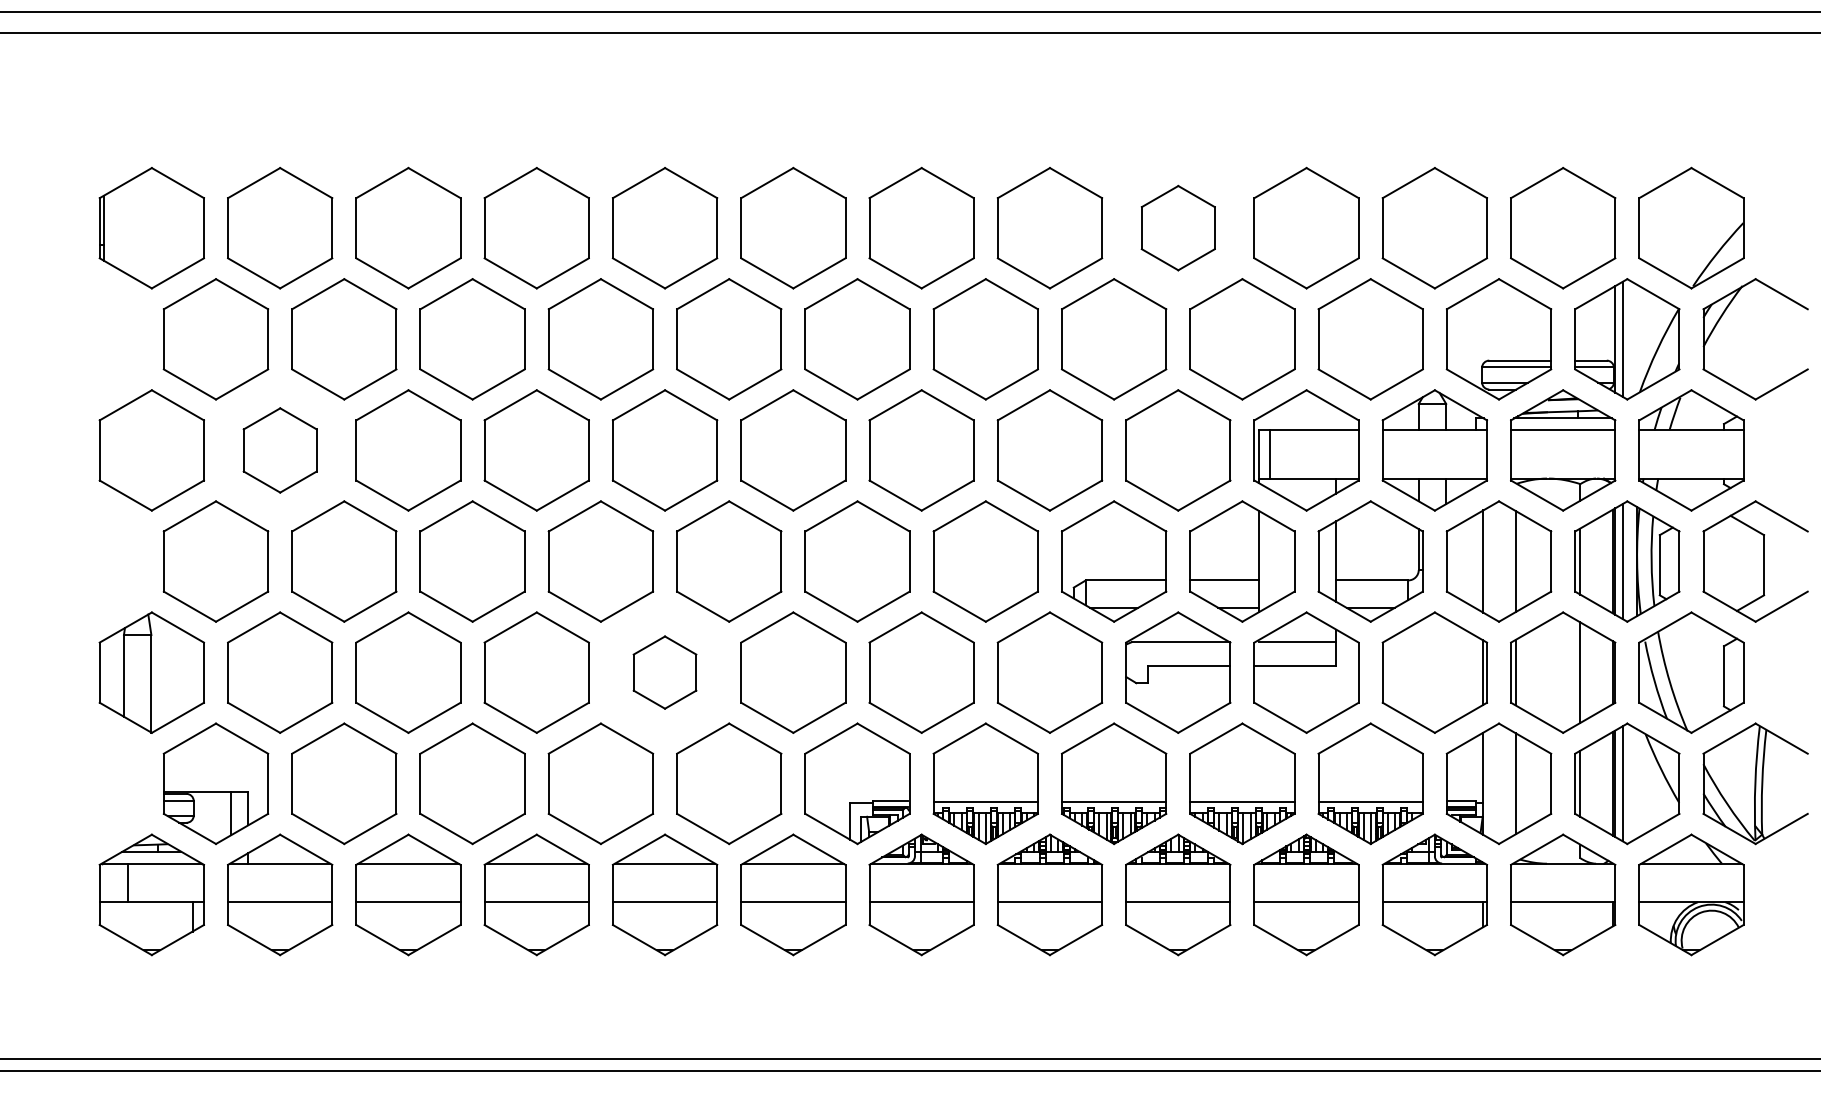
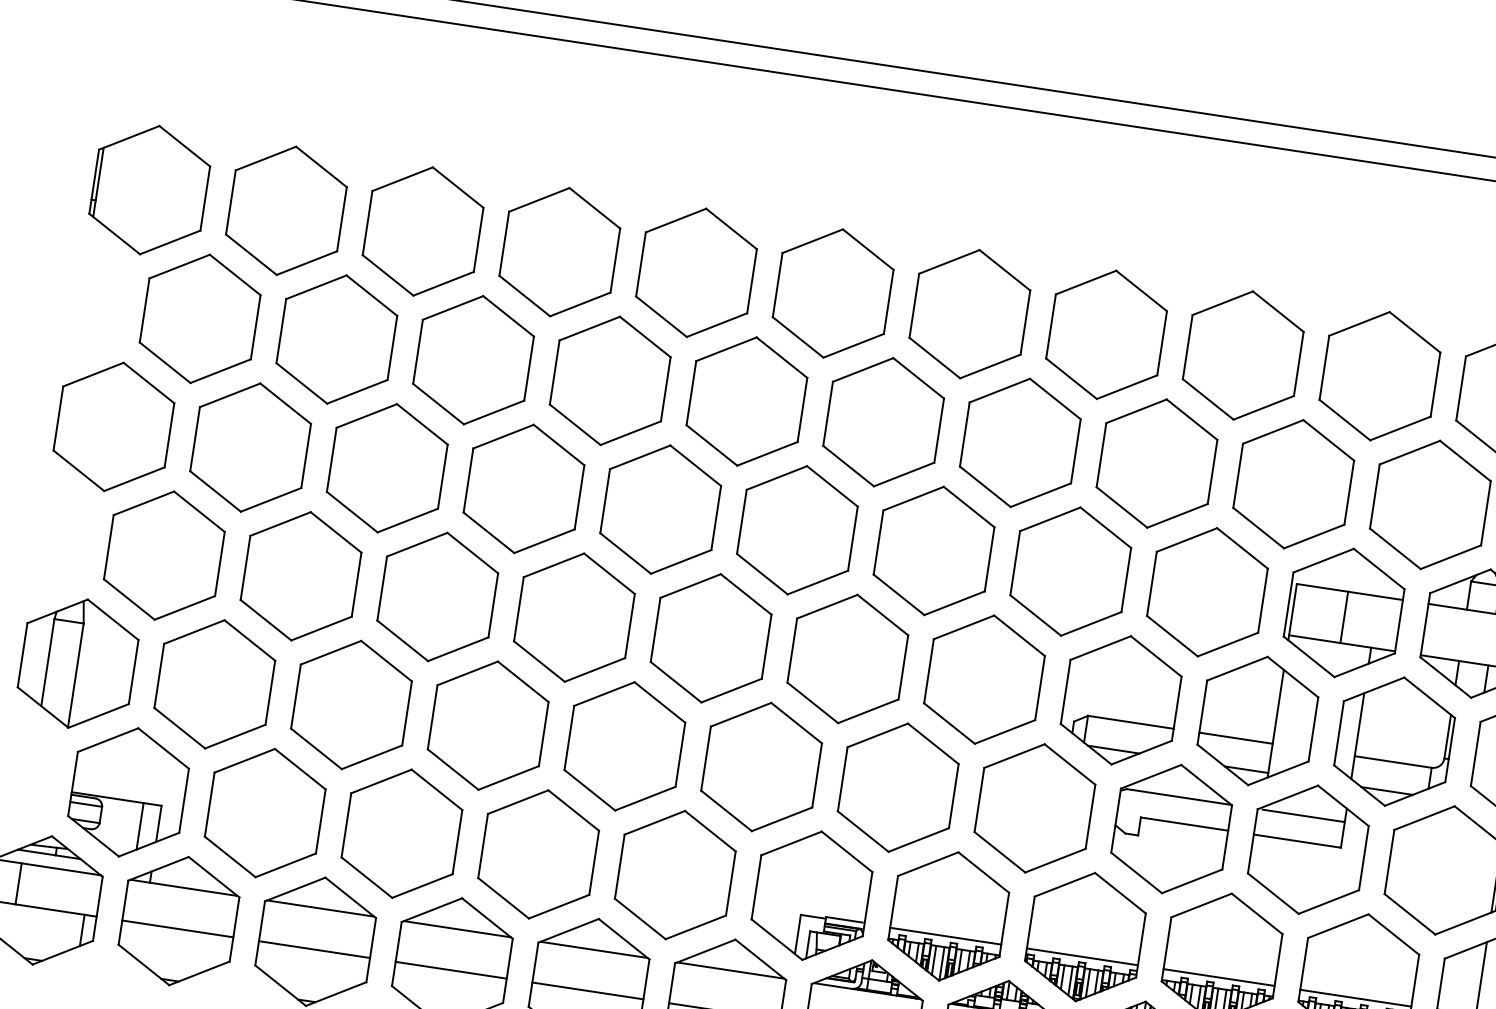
part: (1178, 227) -> (1243, 354), size x1.43
part: (280, 450) -> (250, 447), size x1.43
line: (1270, 454) -> (1344, 617), moved
part: (664, 672) -> (624, 746), size x1.67

